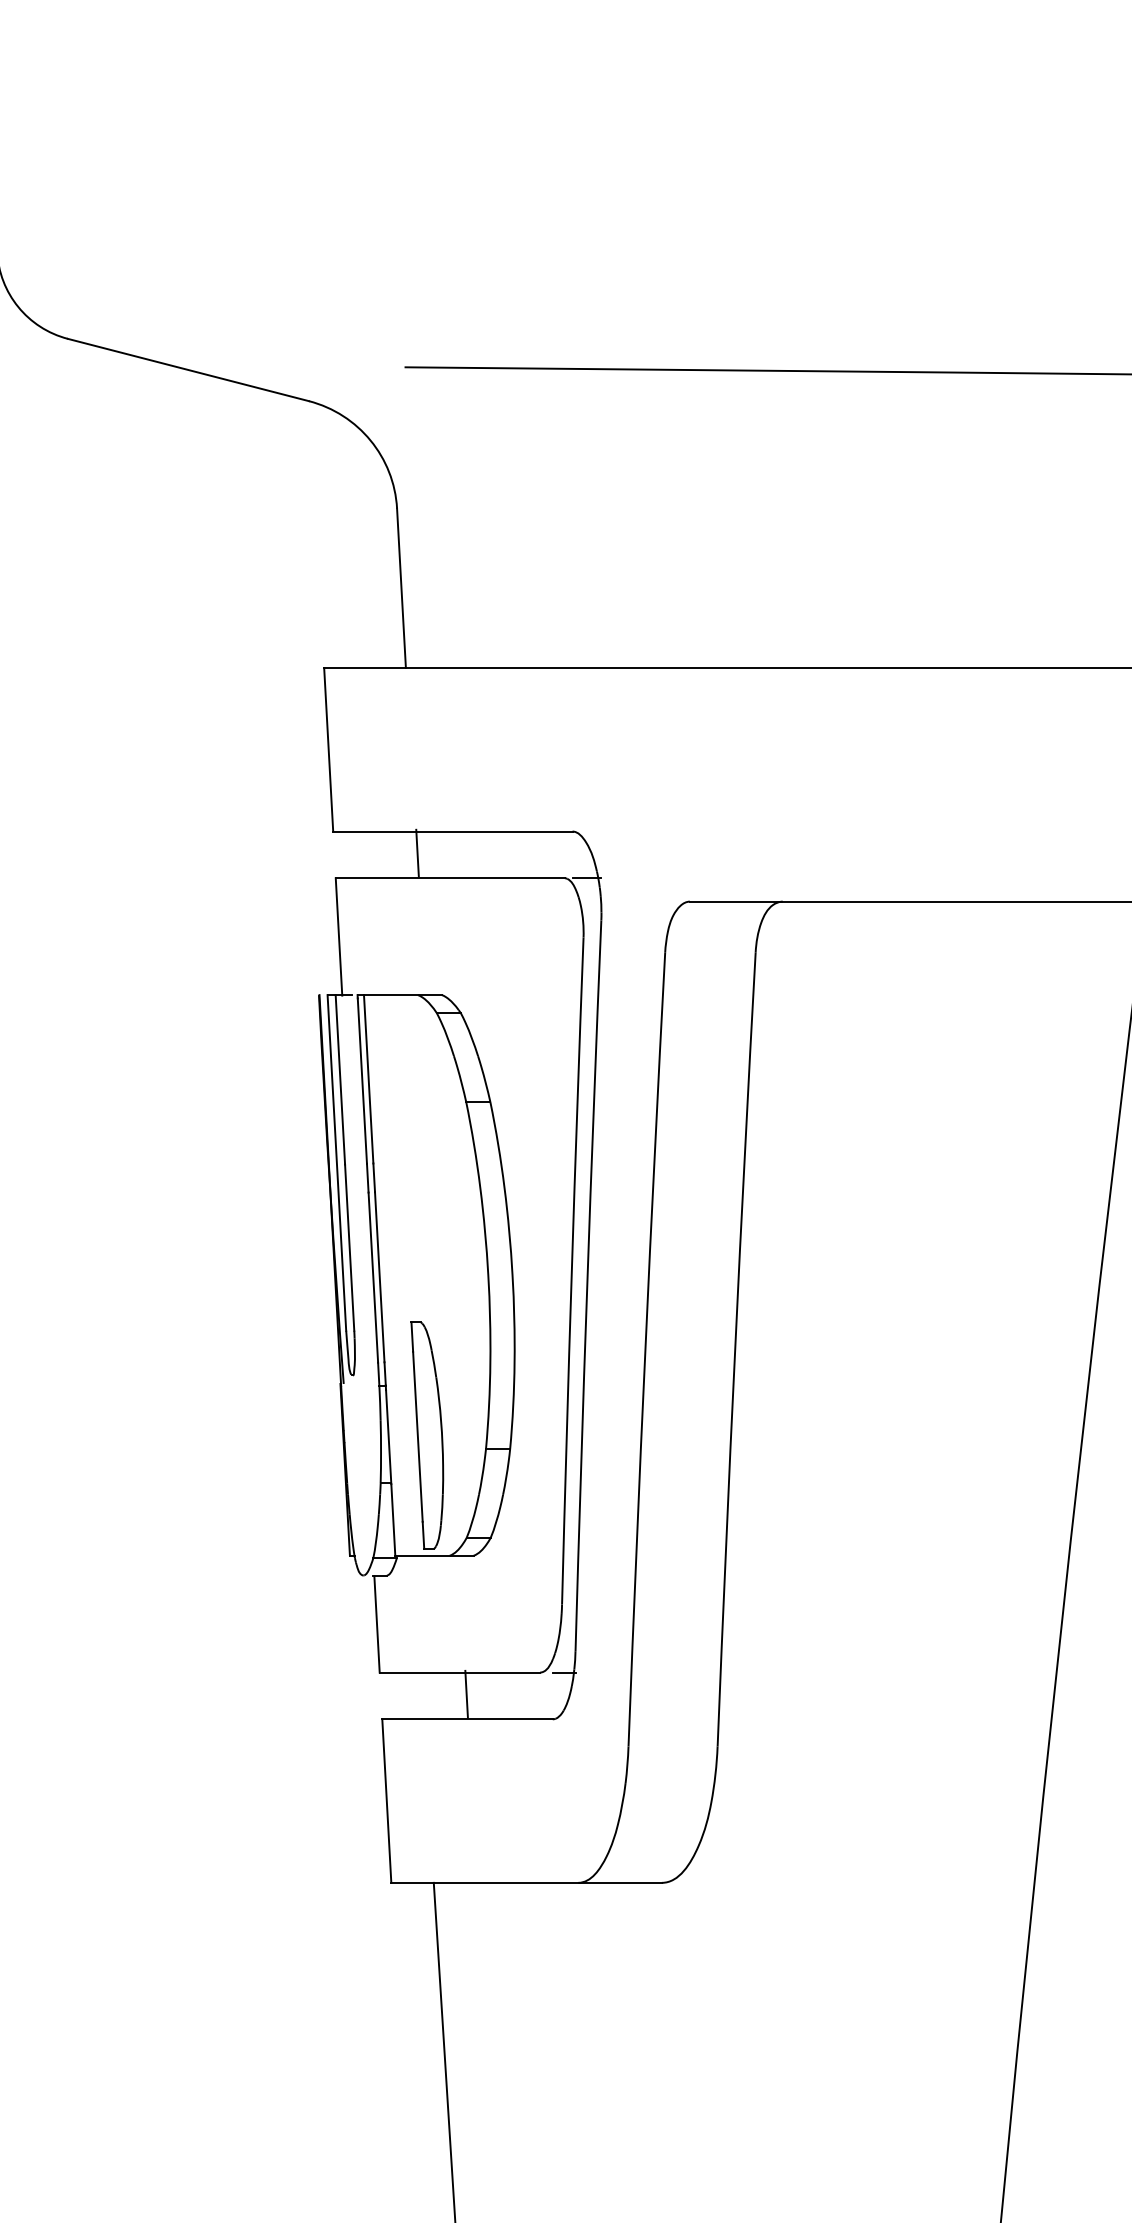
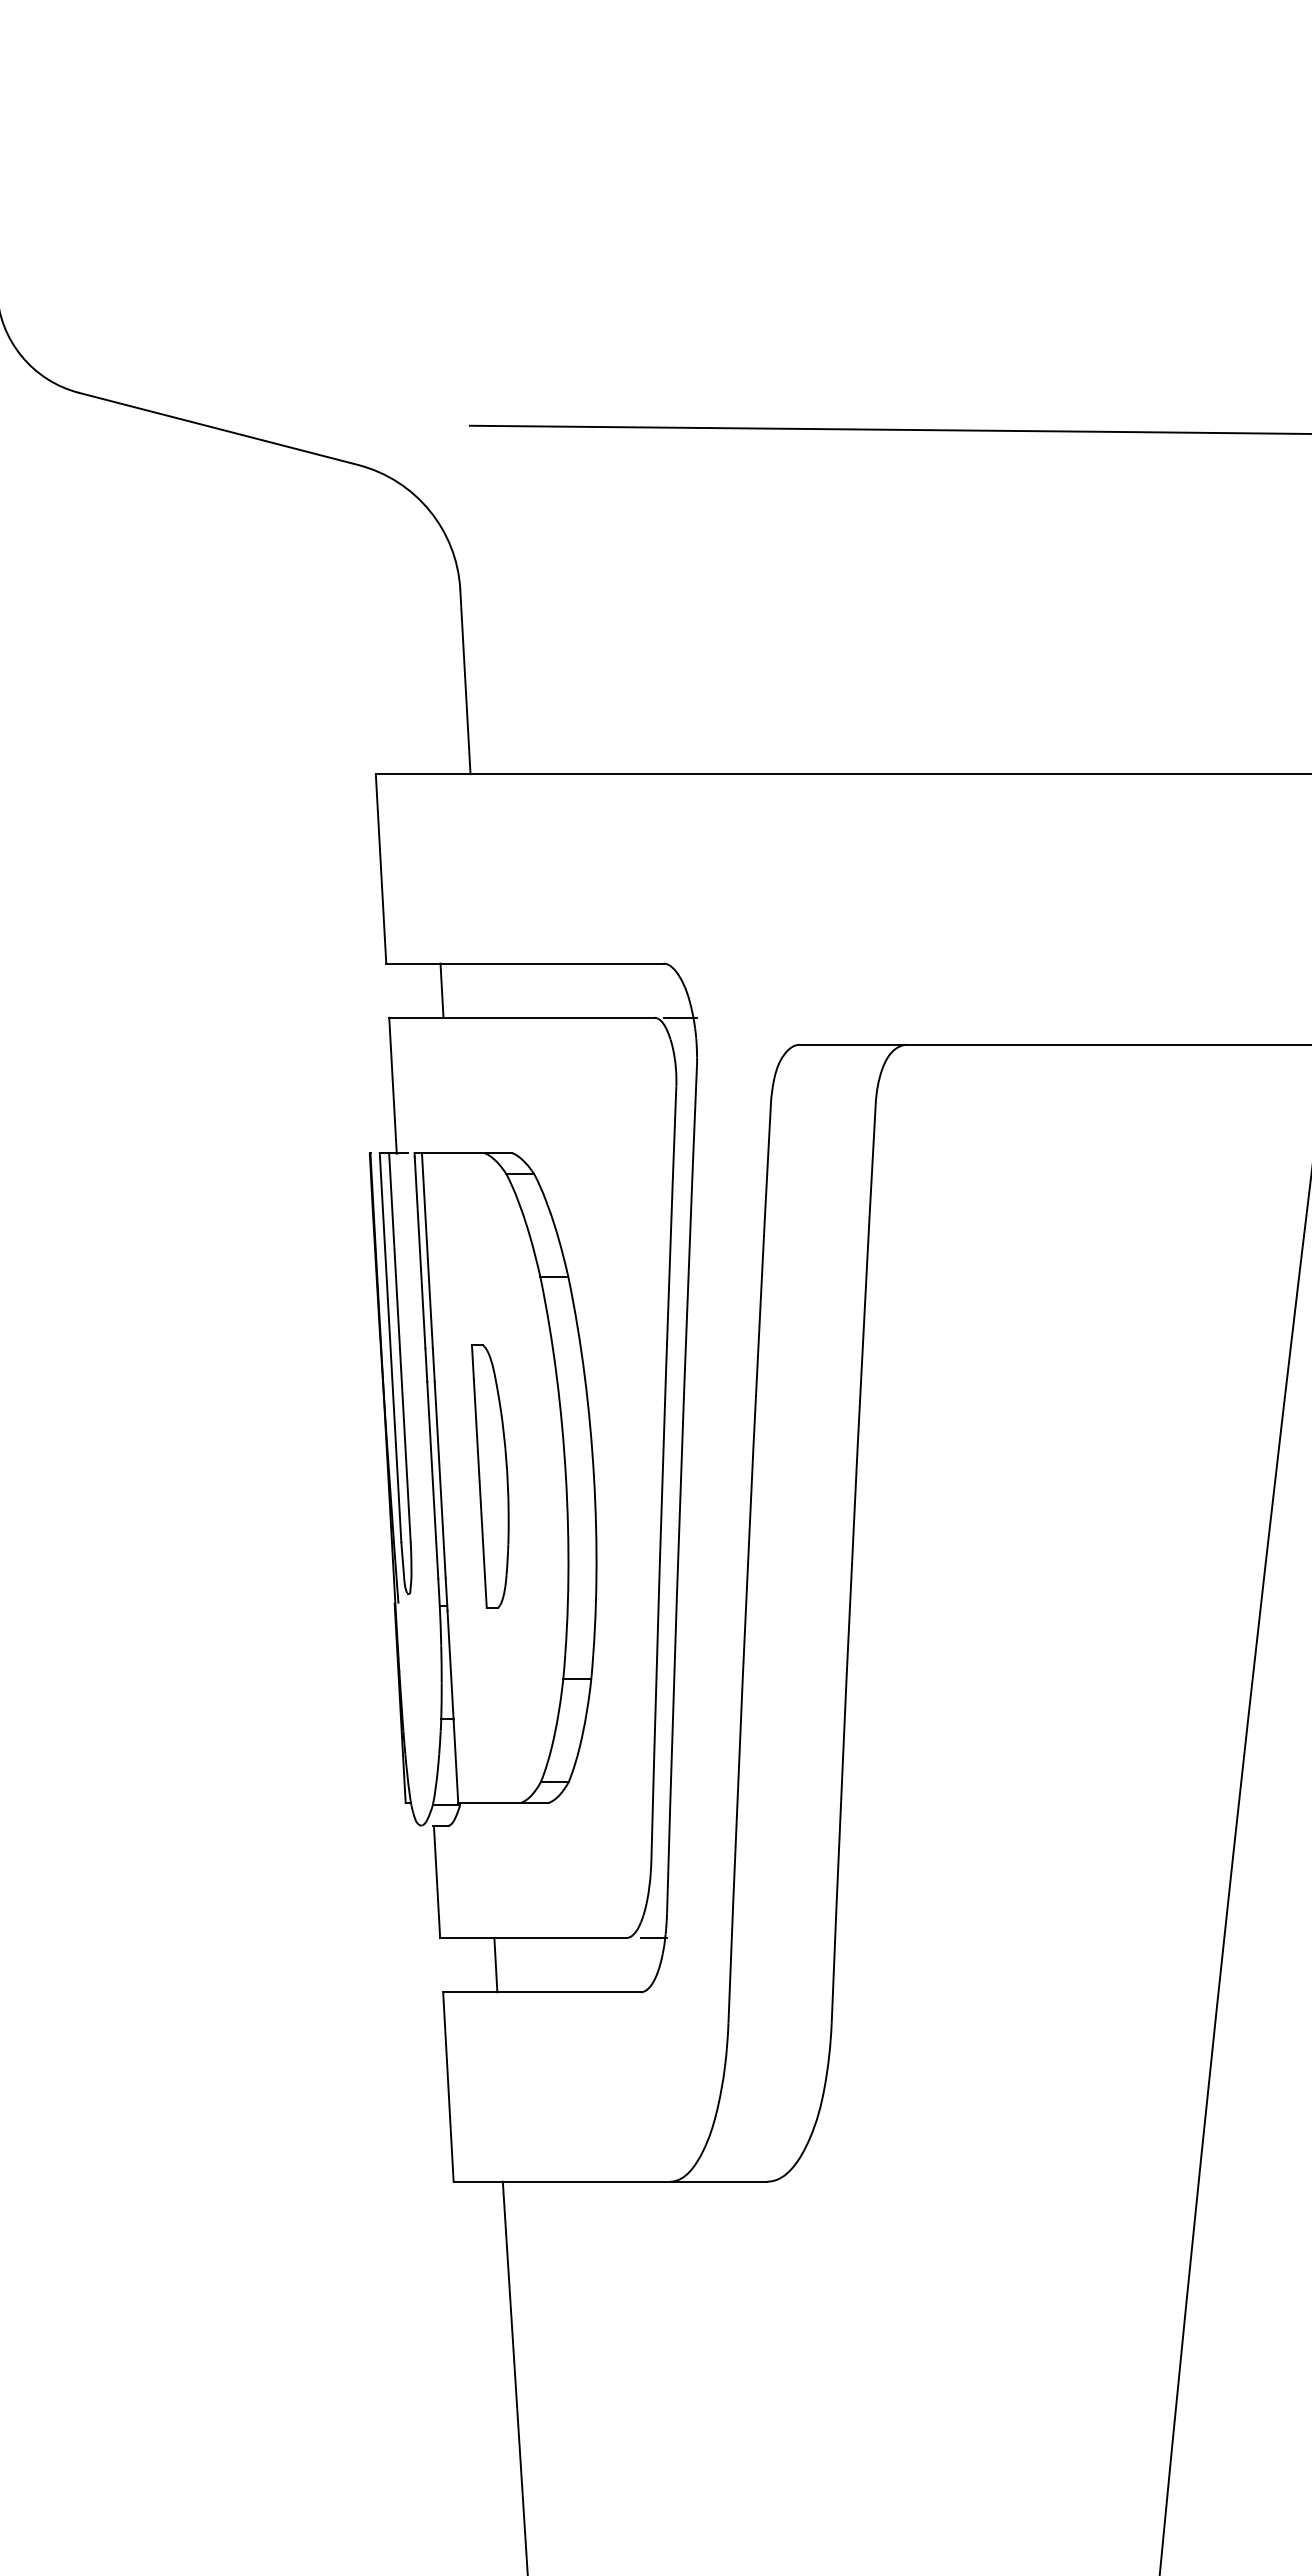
line: (417, 853) -> (441, 990), moved
part: (427, 1435) -> (490, 1476), moved
line: (466, 1694) -> (495, 1965), moved

